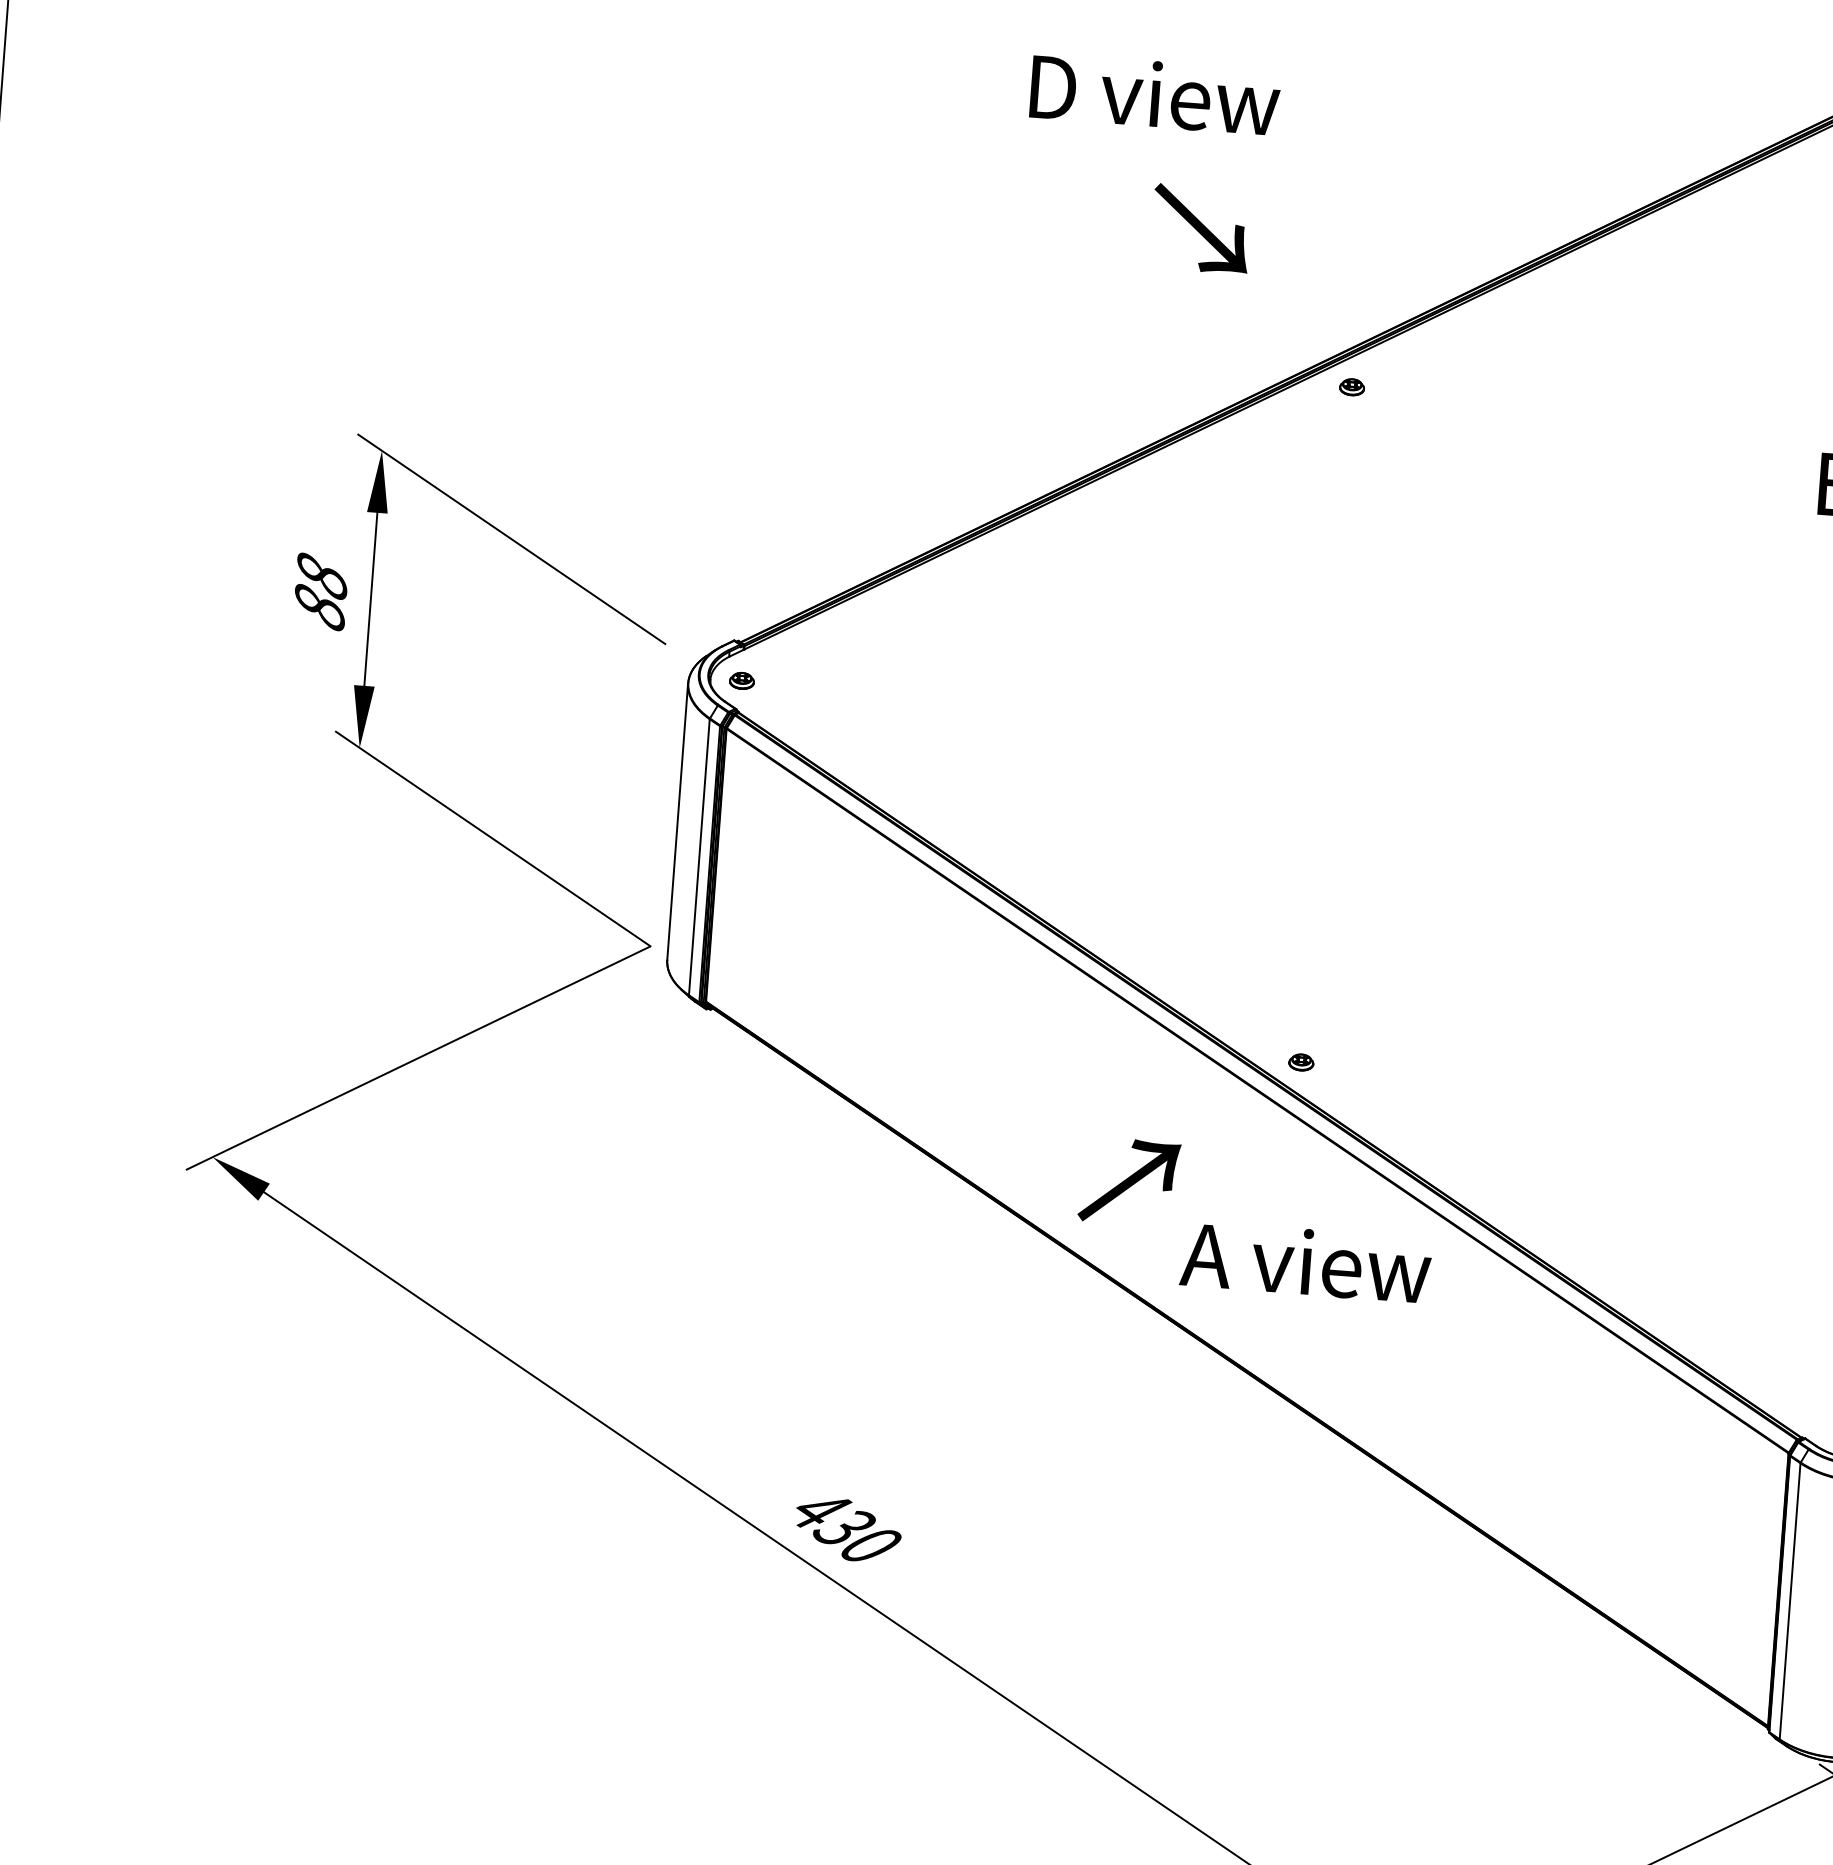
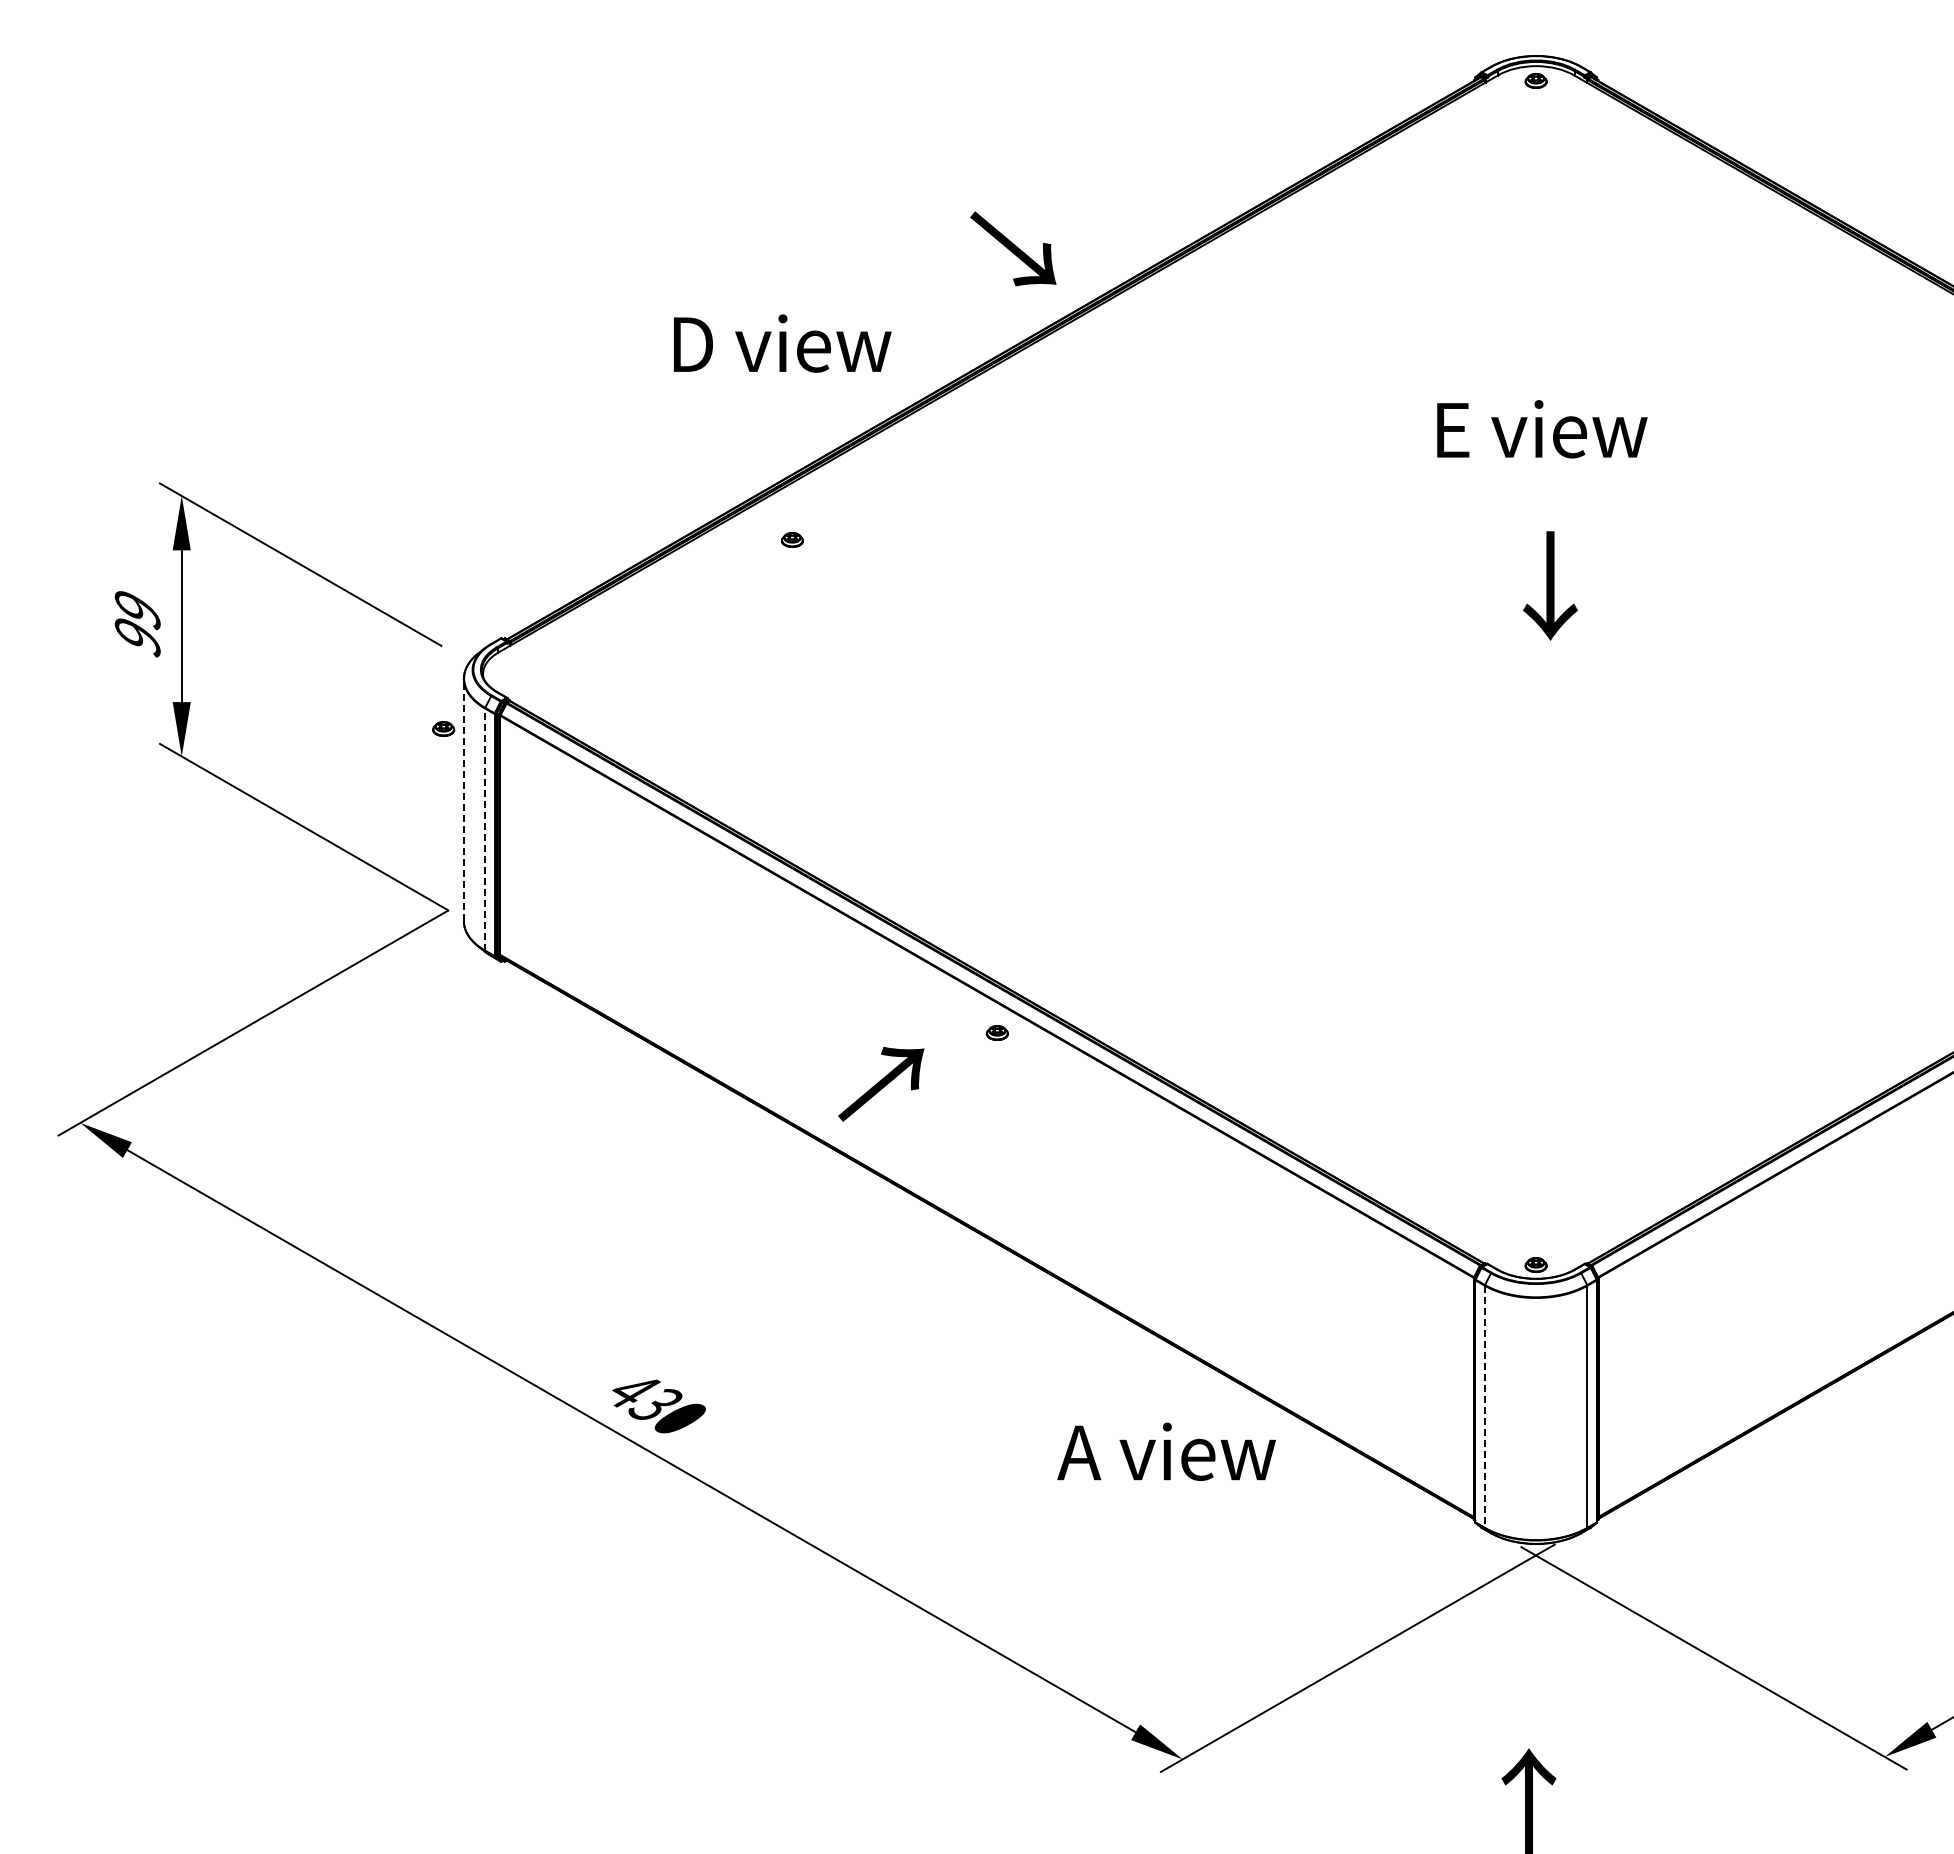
text: (1155, 94) -> (782, 343), moved
text: (1201, 228) -> (1013, 248), moved
part: (1352, 386) -> (792, 539), moved
text: (320, 592) -> (137, 623), 88 -> 99
part: (741, 680) -> (443, 728), moved
line: (677, 821) -> (463, 799), solid -> dashed
line: (699, 857) -> (485, 829), solid -> dashed
part: (1301, 1061) -> (997, 1032), moved
text: (1305, 1261) -> (1166, 1451), moved
line: (1789, 1602) -> (1484, 1407), solid -> dashed

